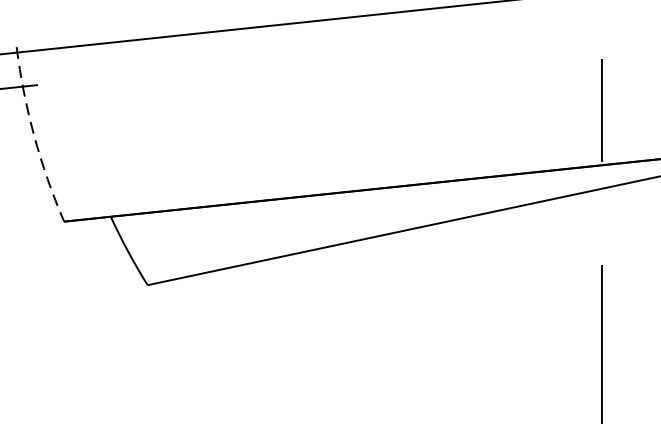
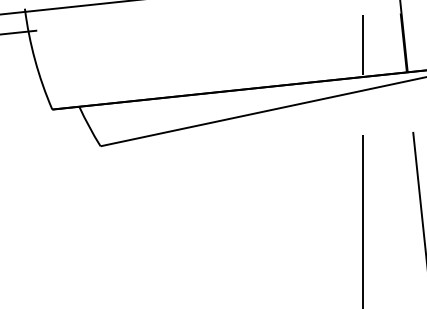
arc: (34, 136) -> (35, 60), dashed -> solid

